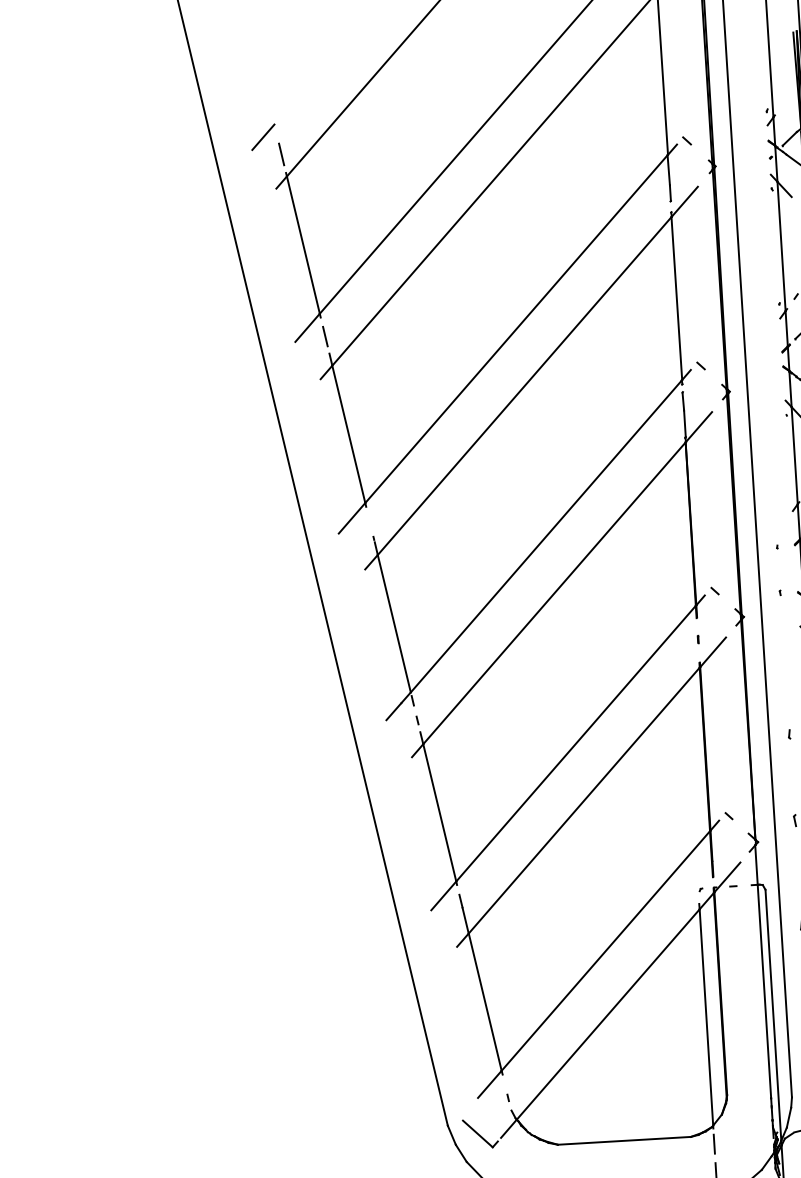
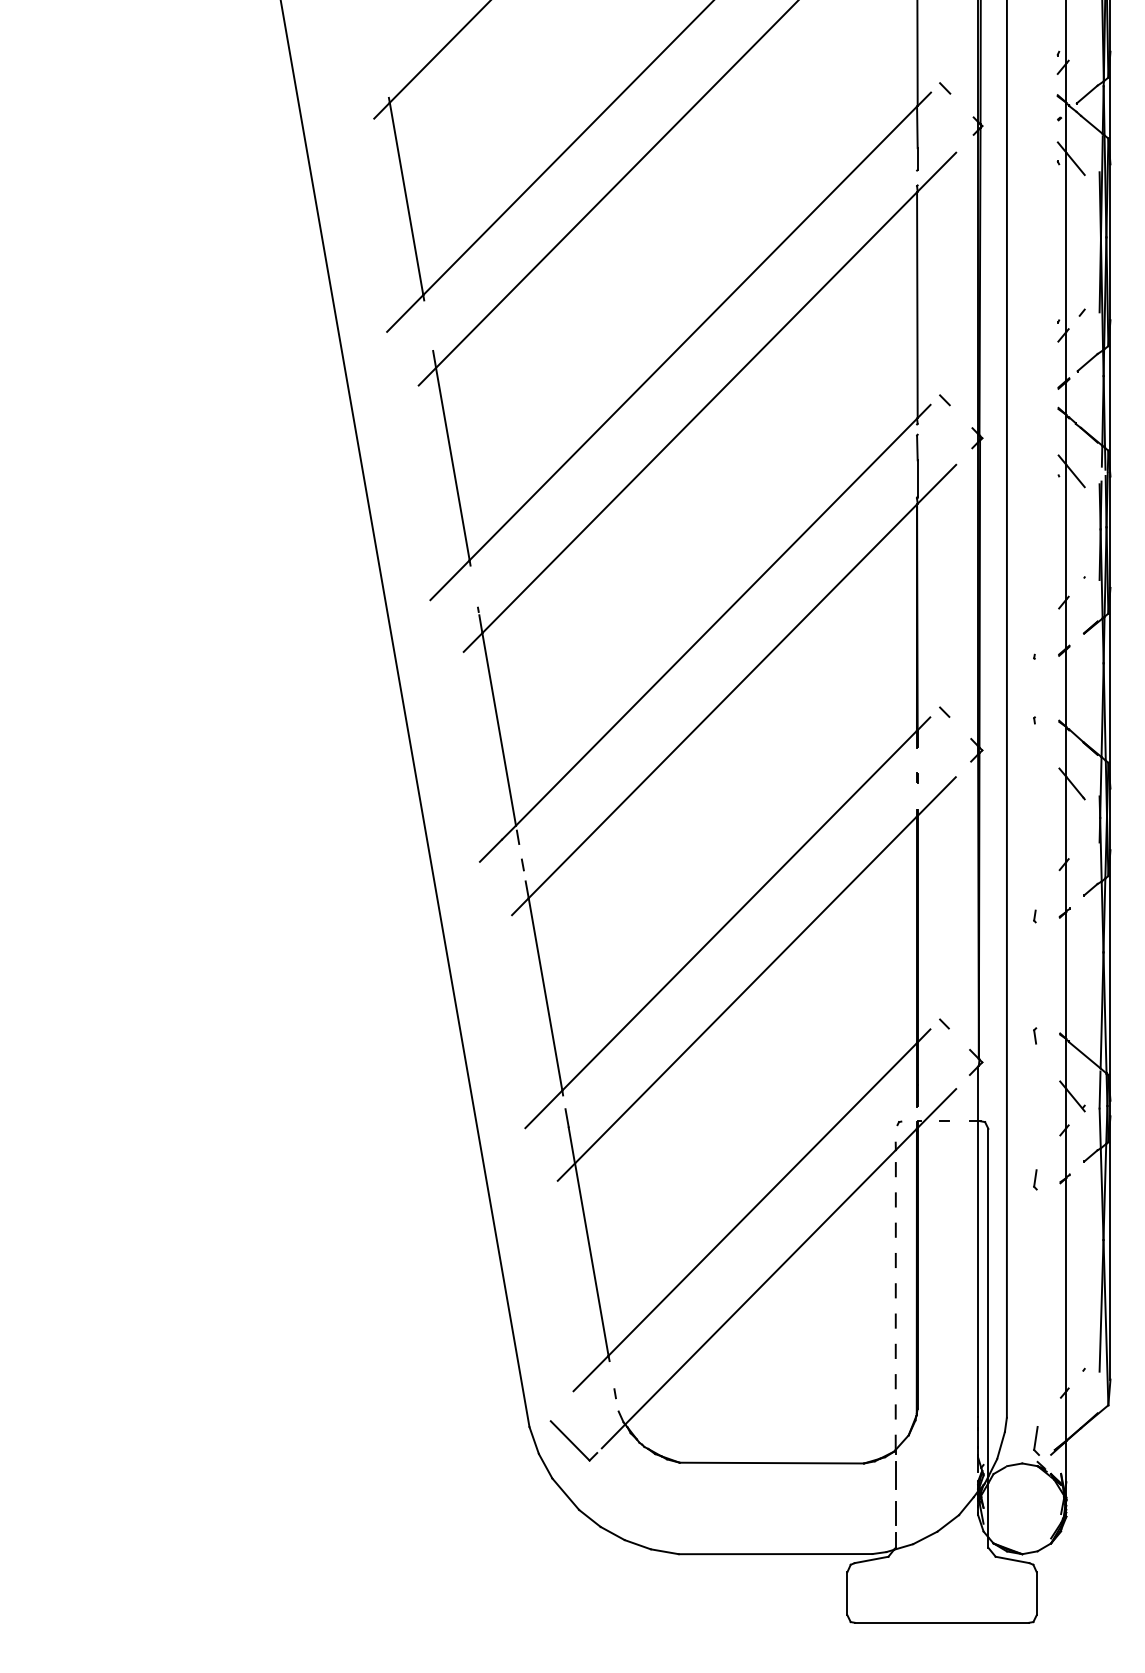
line: (263, 137) -> (360, 46), removed
line: (280, 154) -> (383, 71), removed
line: (325, 336) -> (428, 326), removed
line: (706, 1017) -> (895, 1299), solid -> dashed

